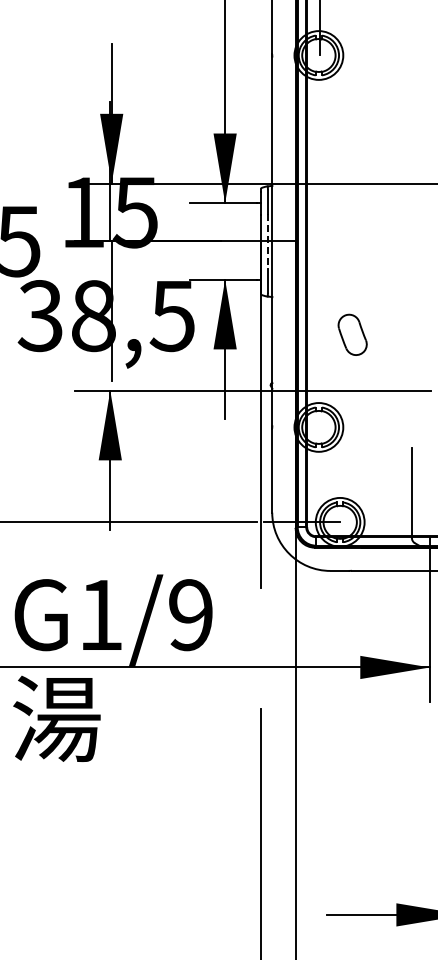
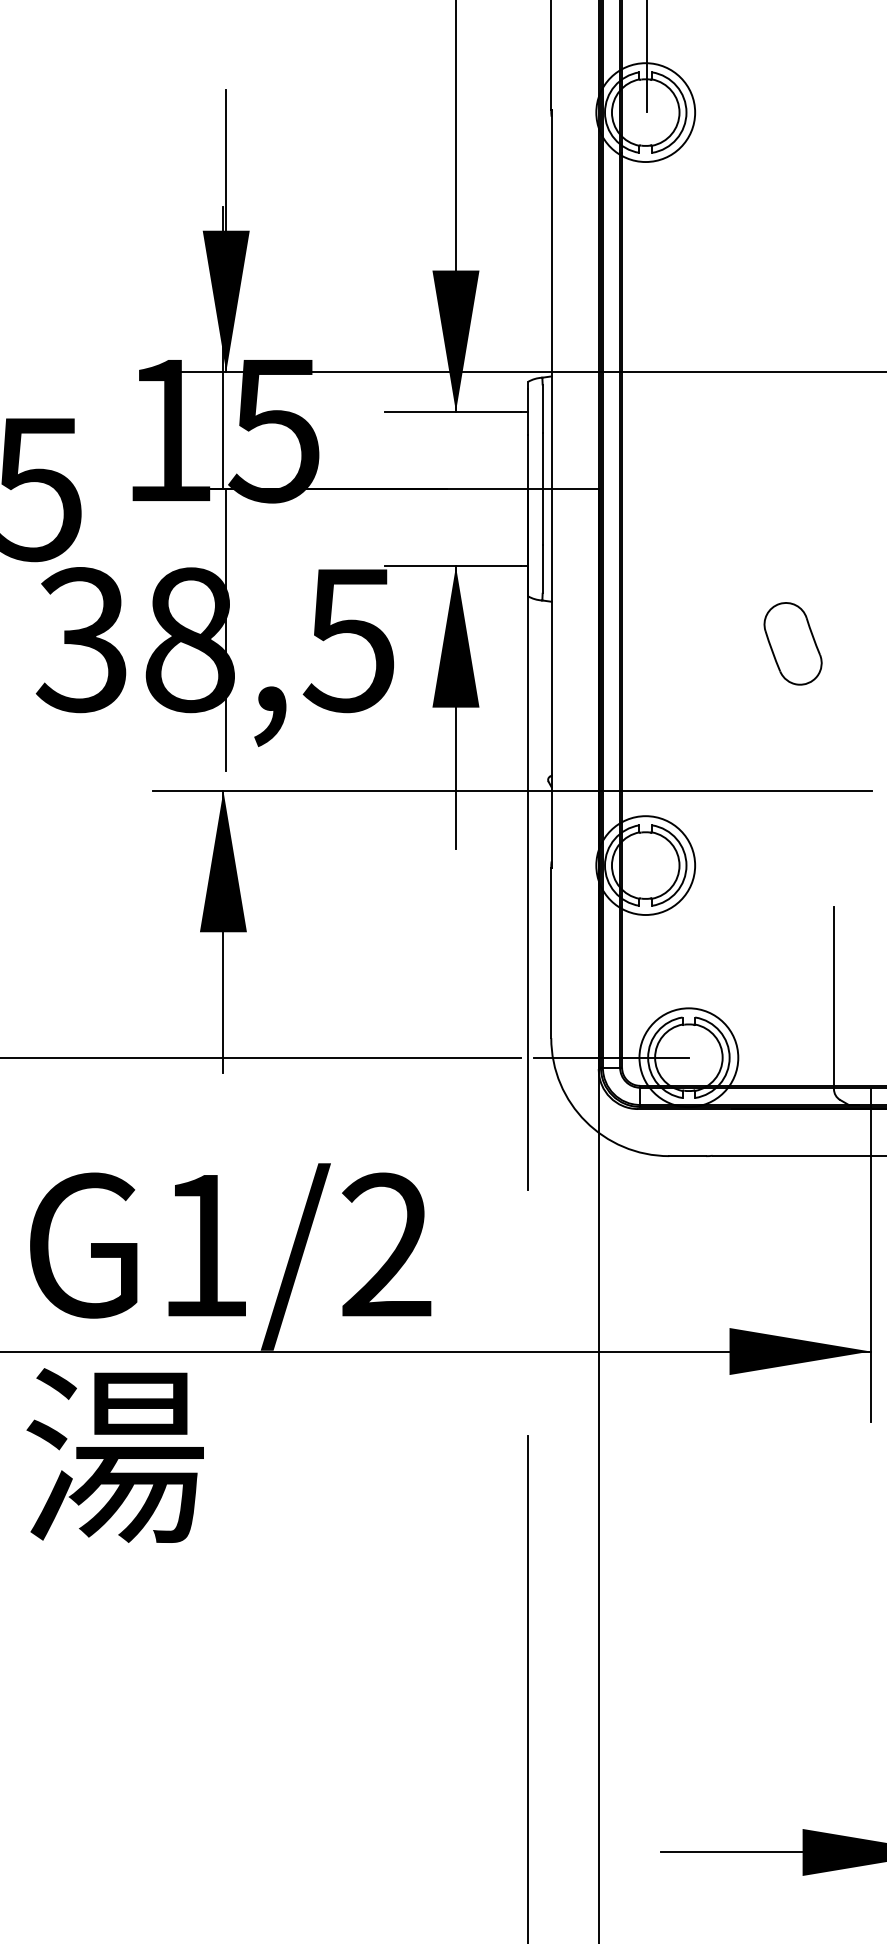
line: (267, 241) -> (541, 489), dashed -> solid
part: (352, 334) -> (792, 643), moved
text: (190, 615) -> (385, 1246), G1/9 -> G1/2

